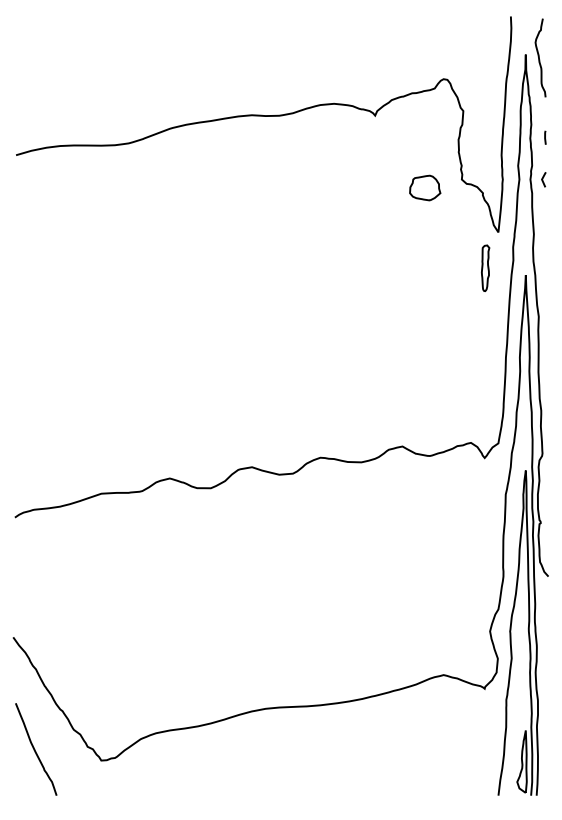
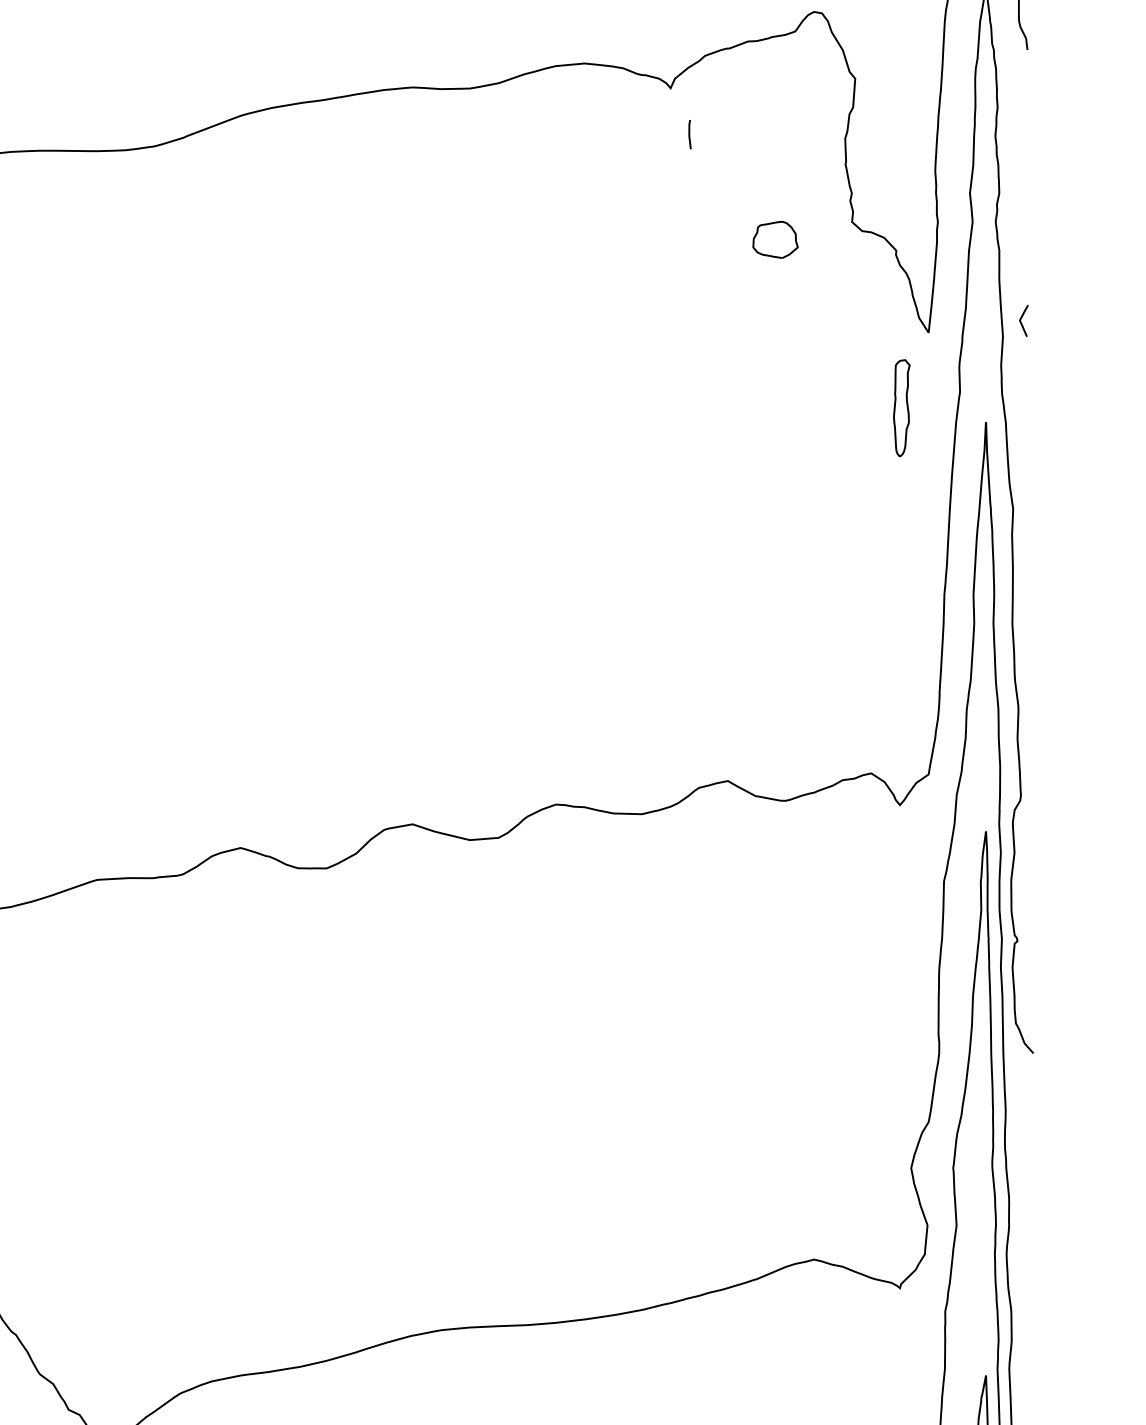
line: (545, 137) -> (690, 134), moved
line: (543, 179) -> (1023, 320), moved
part: (425, 187) -> (775, 238), size x0.7

